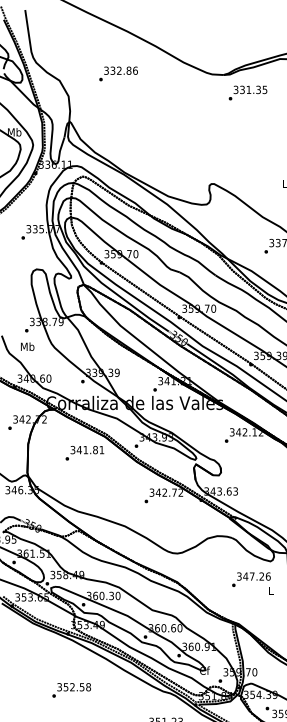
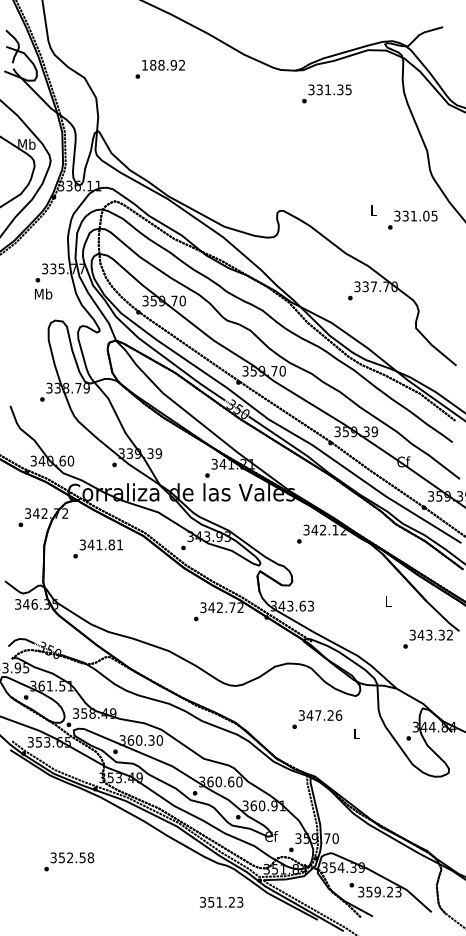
text: (120, 70) -> (163, 64), 332.86 -> 188.92
text: (27, 346) -> (43, 293), moved
text: (84, 452) -> (97, 548), moved
text: (251, 579) -> (317, 719), moved
text: (71, 690) -> (69, 861), moved

